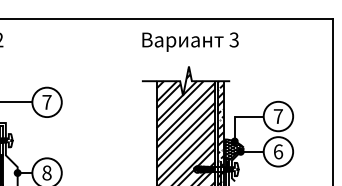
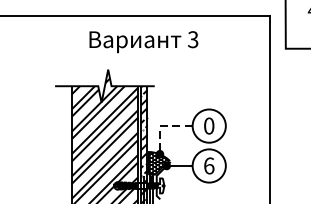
text: (190, 41) -> (143, 41), moved
line: (235, 116) -> (160, 126), solid -> dashed
text: (277, 116) -> (208, 126), 7 -> 0

